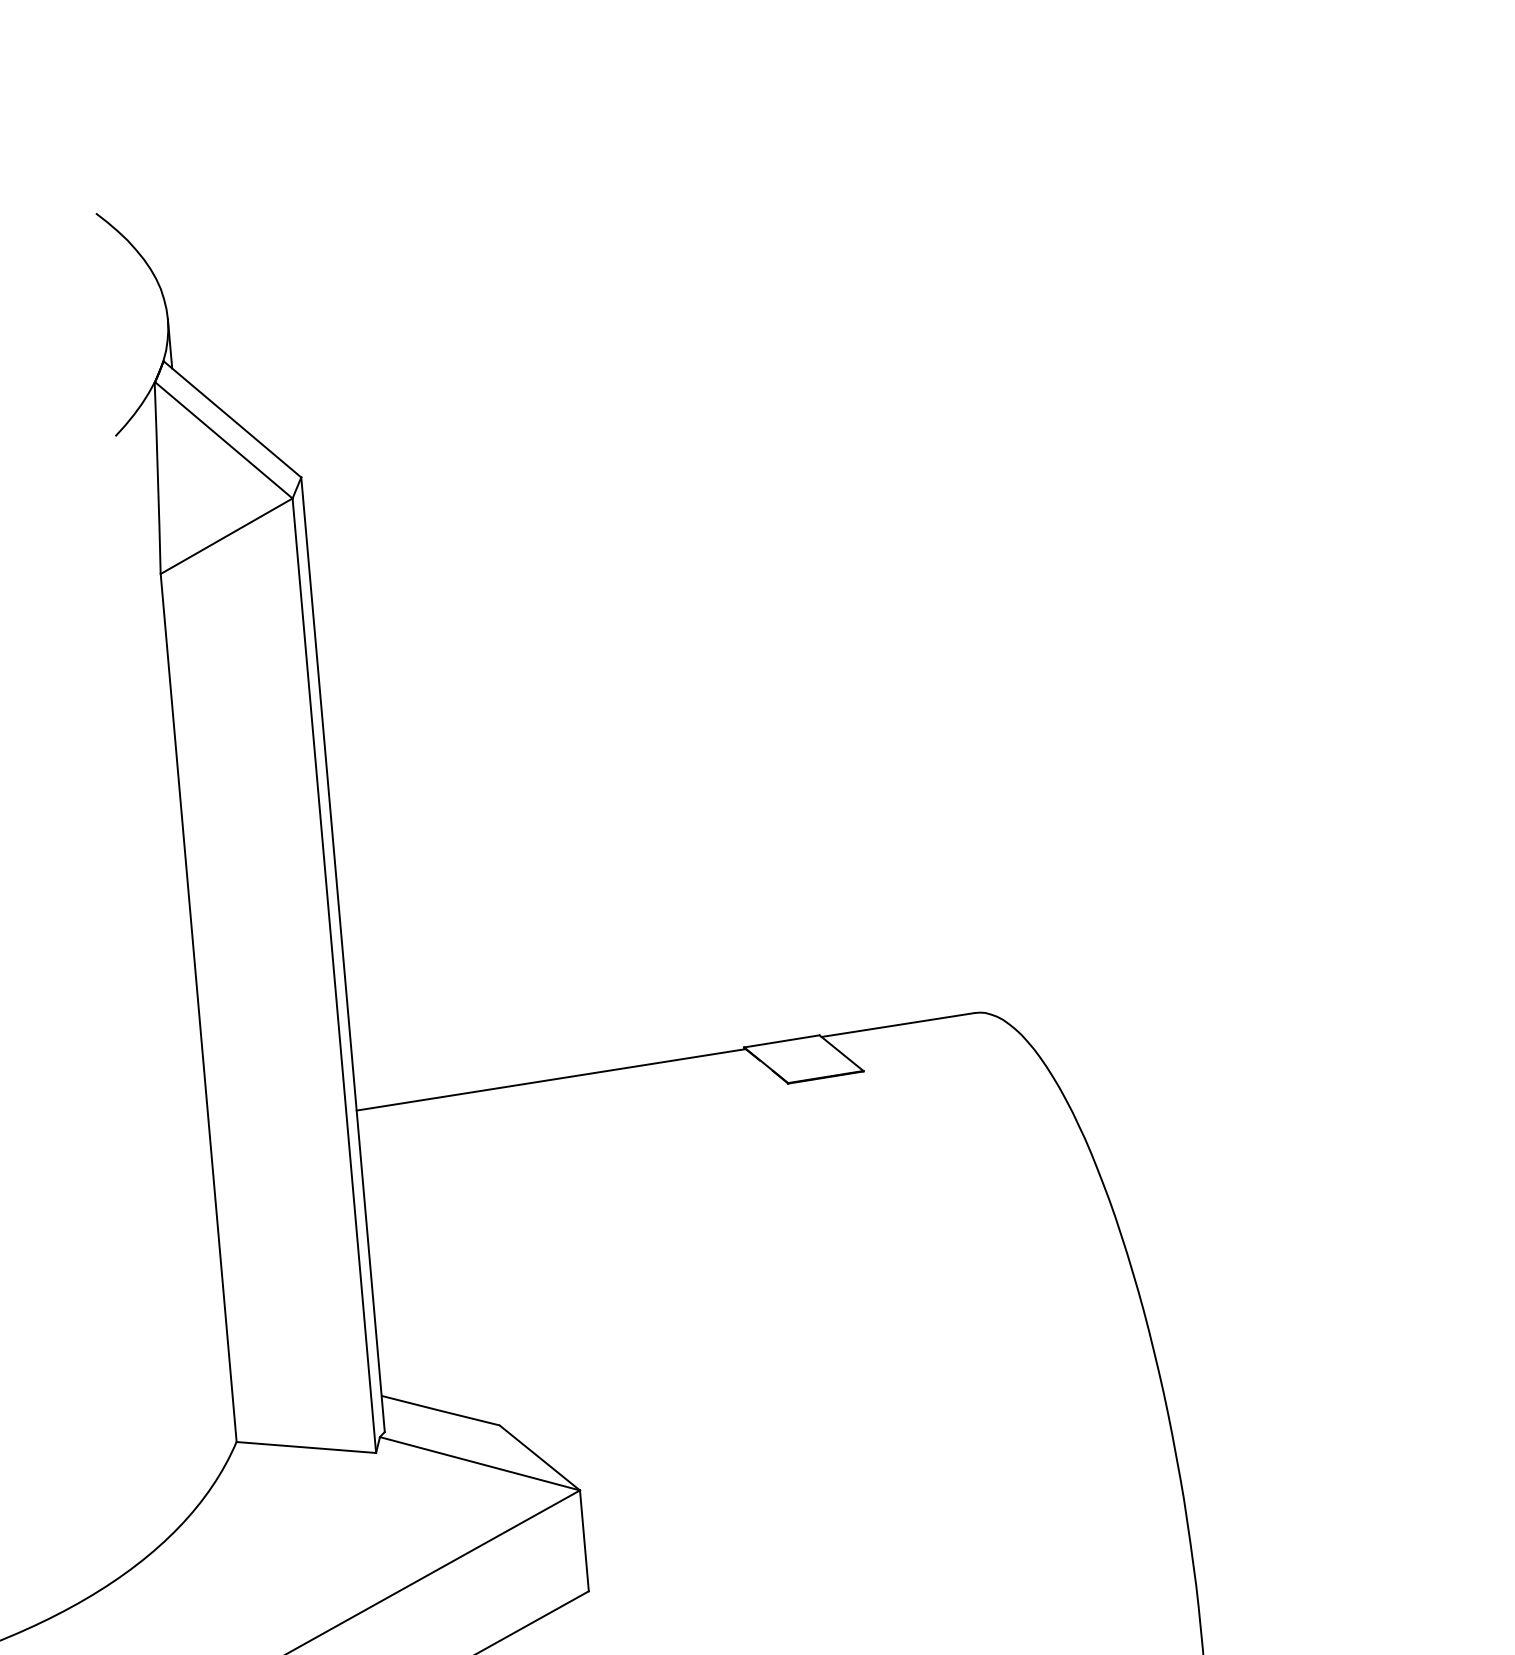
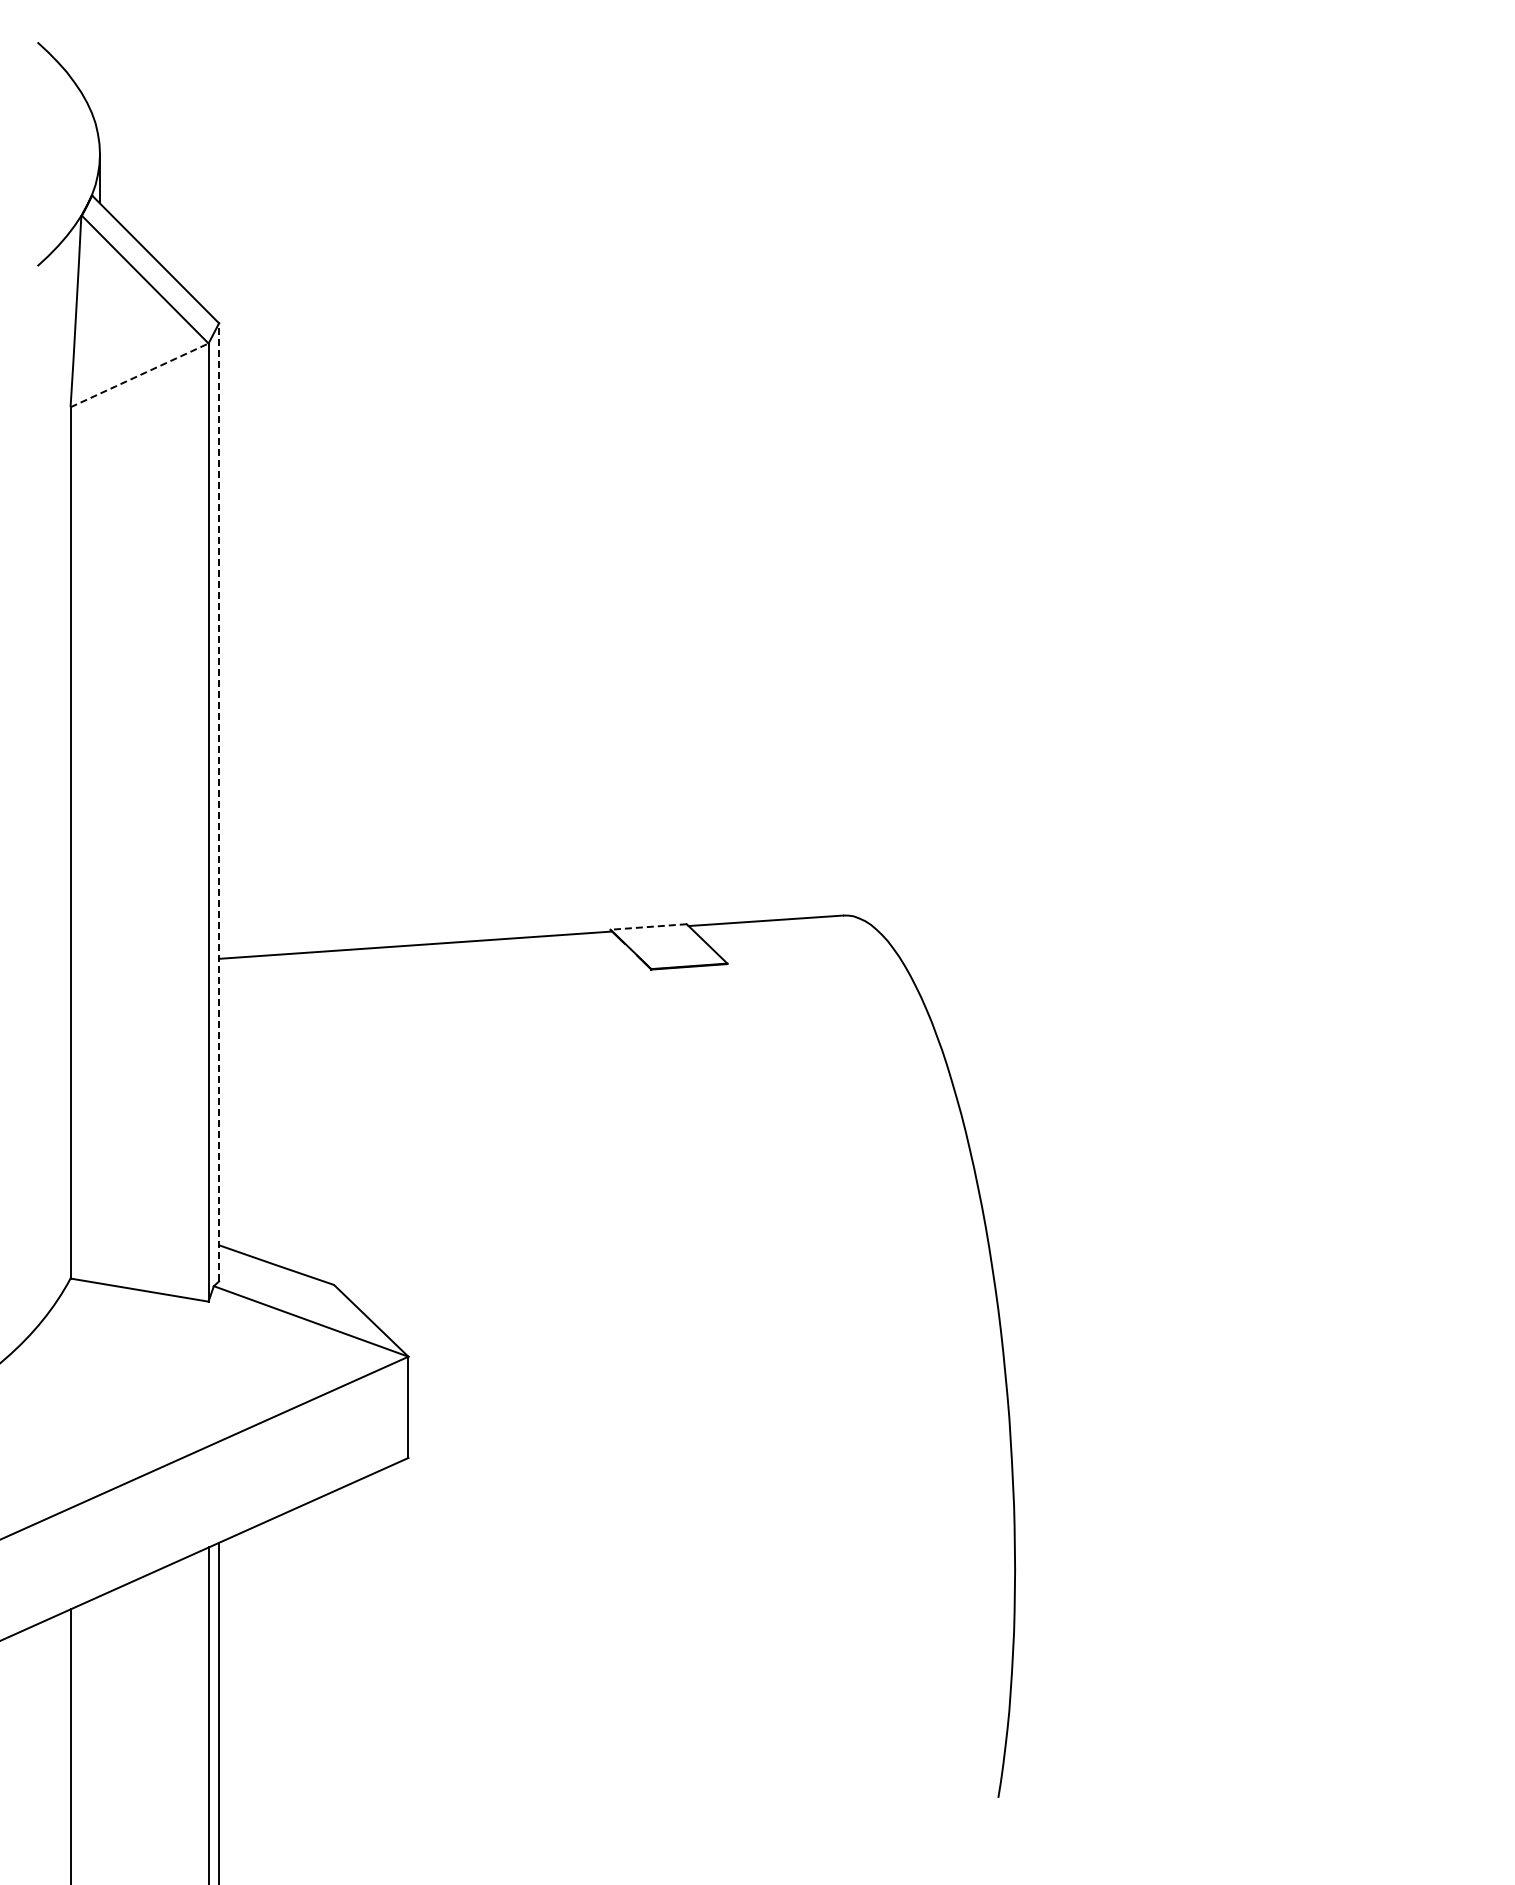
line: (226, 536) -> (139, 375), solid -> dashed
line: (343, 953) -> (219, 801), solid -> dashed
line: (781, 1041) -> (648, 927), solid -> dashed

